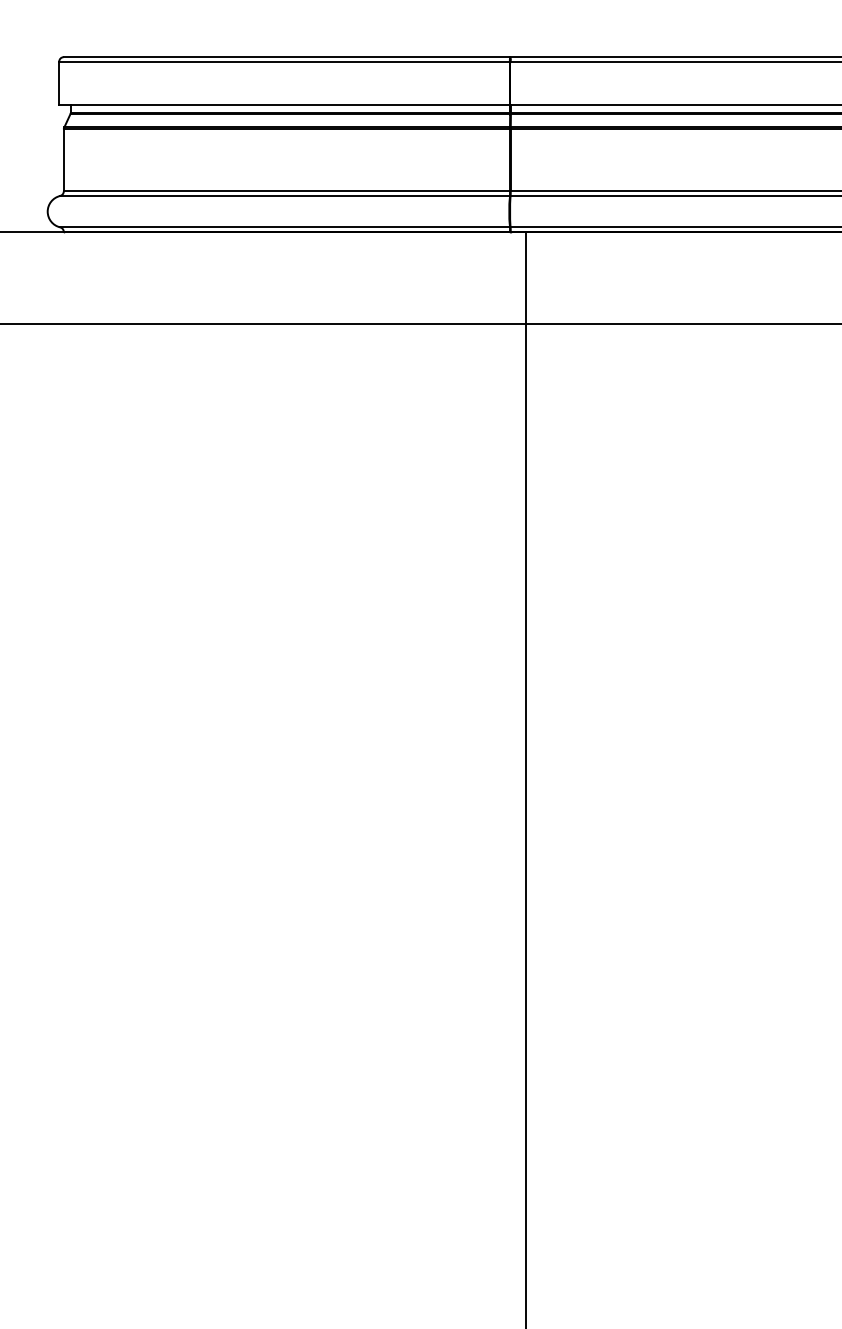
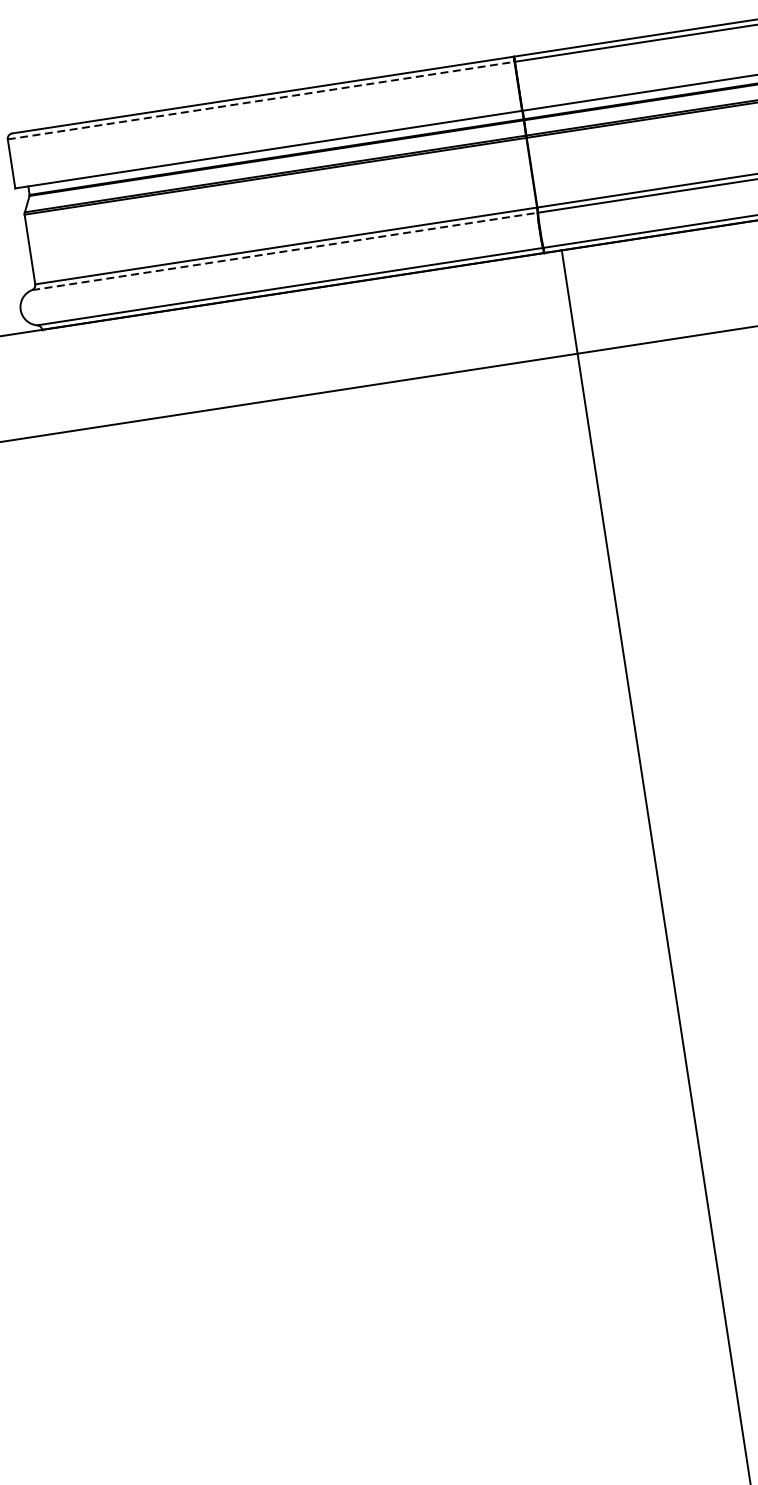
line: (285, 61) -> (262, 100), solid -> dashed
line: (285, 196) -> (285, 251), solid -> dashed

